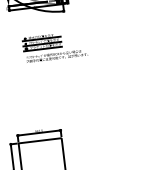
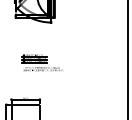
part: (53, 46) -> (41, 62), moved

